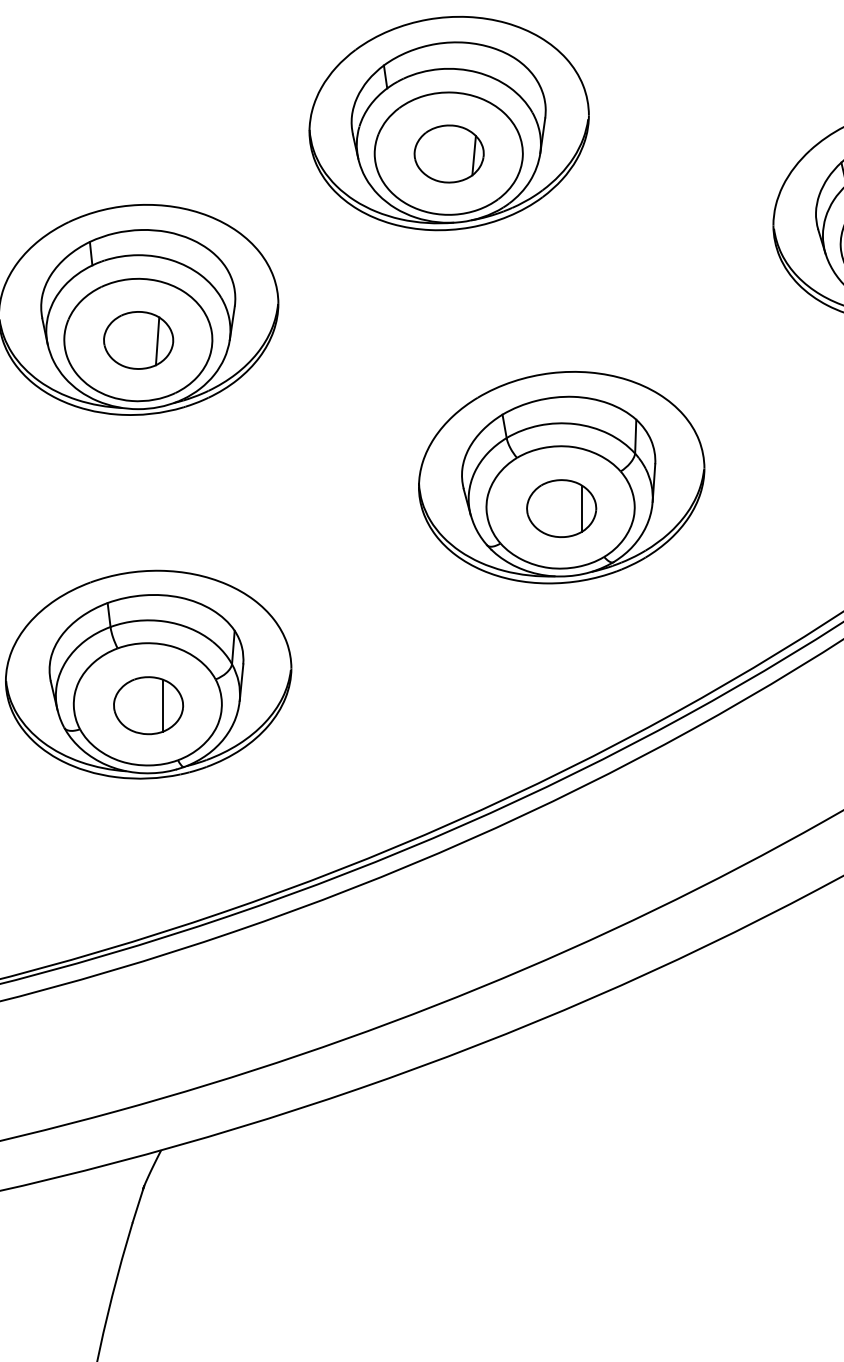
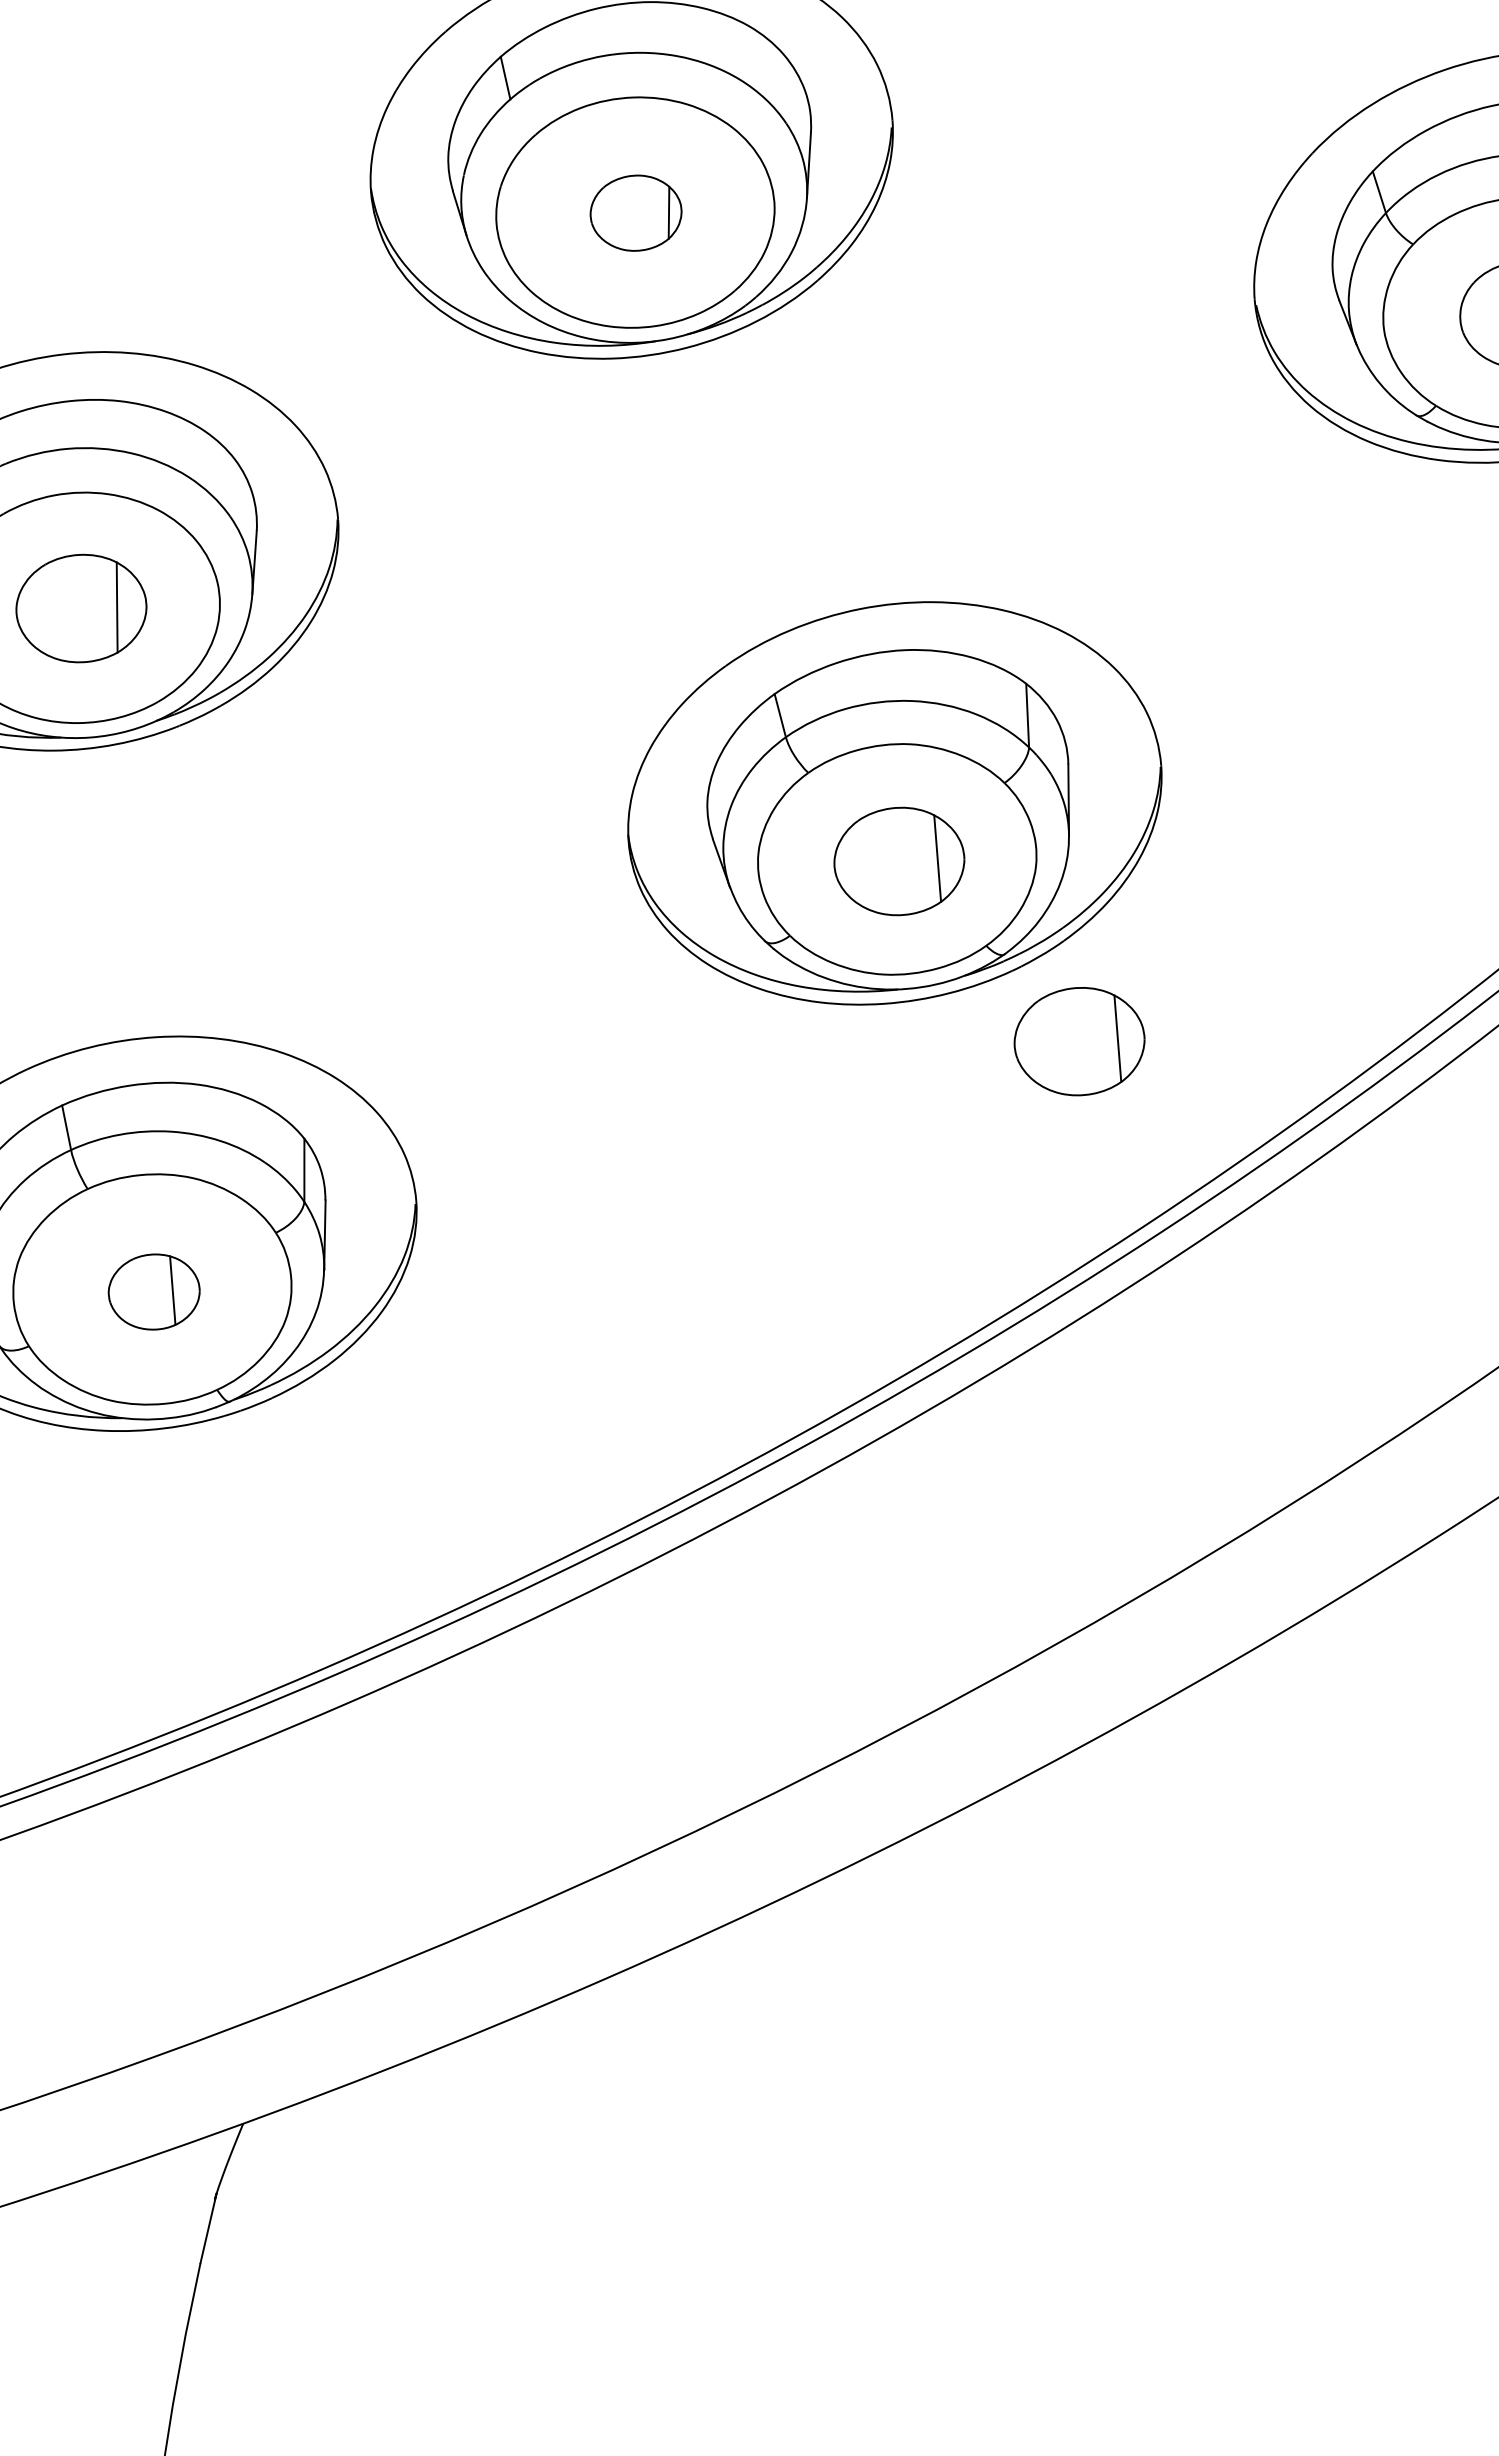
part: (448, 153) -> (634, 212), size x0.7
part: (649, 611) -> (1079, 1041), added
part: (148, 705) -> (153, 1291), size x0.7

